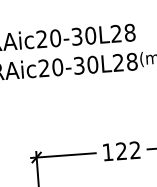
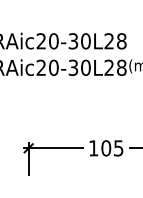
text: (128, 150) -> (112, 148), 122 -> 105

